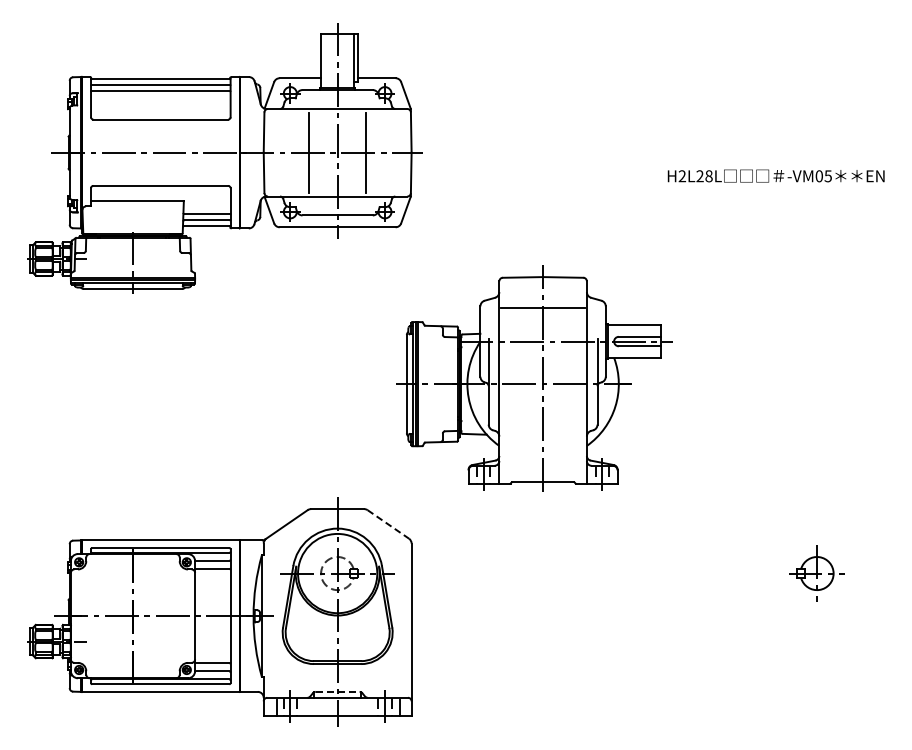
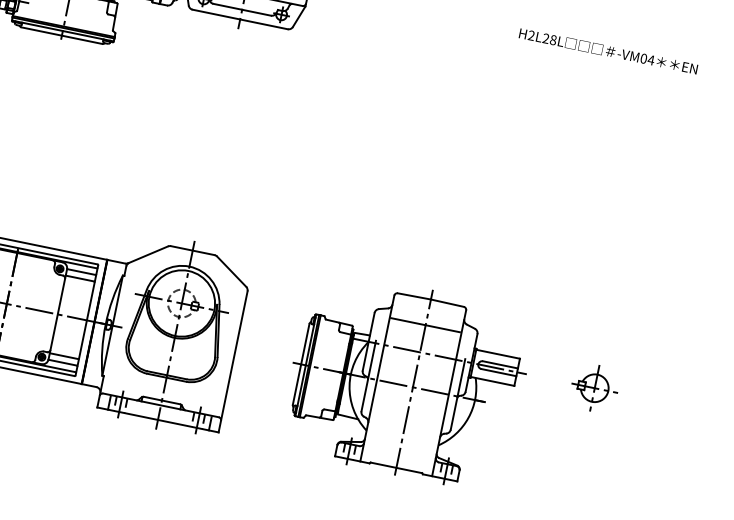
text: (828, 176) -> (651, 60), -VM05 -> -VM04
part: (534, 378) -> (406, 381), moved
line: (388, 524) -> (231, 271), dashed -> solid
part: (816, 573) -> (594, 388), moved
line: (337, 691) -> (161, 400), dashed -> solid

